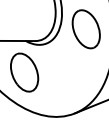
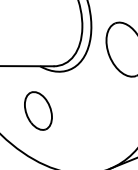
part: (24, 72) -> (38, 110), size x0.7

